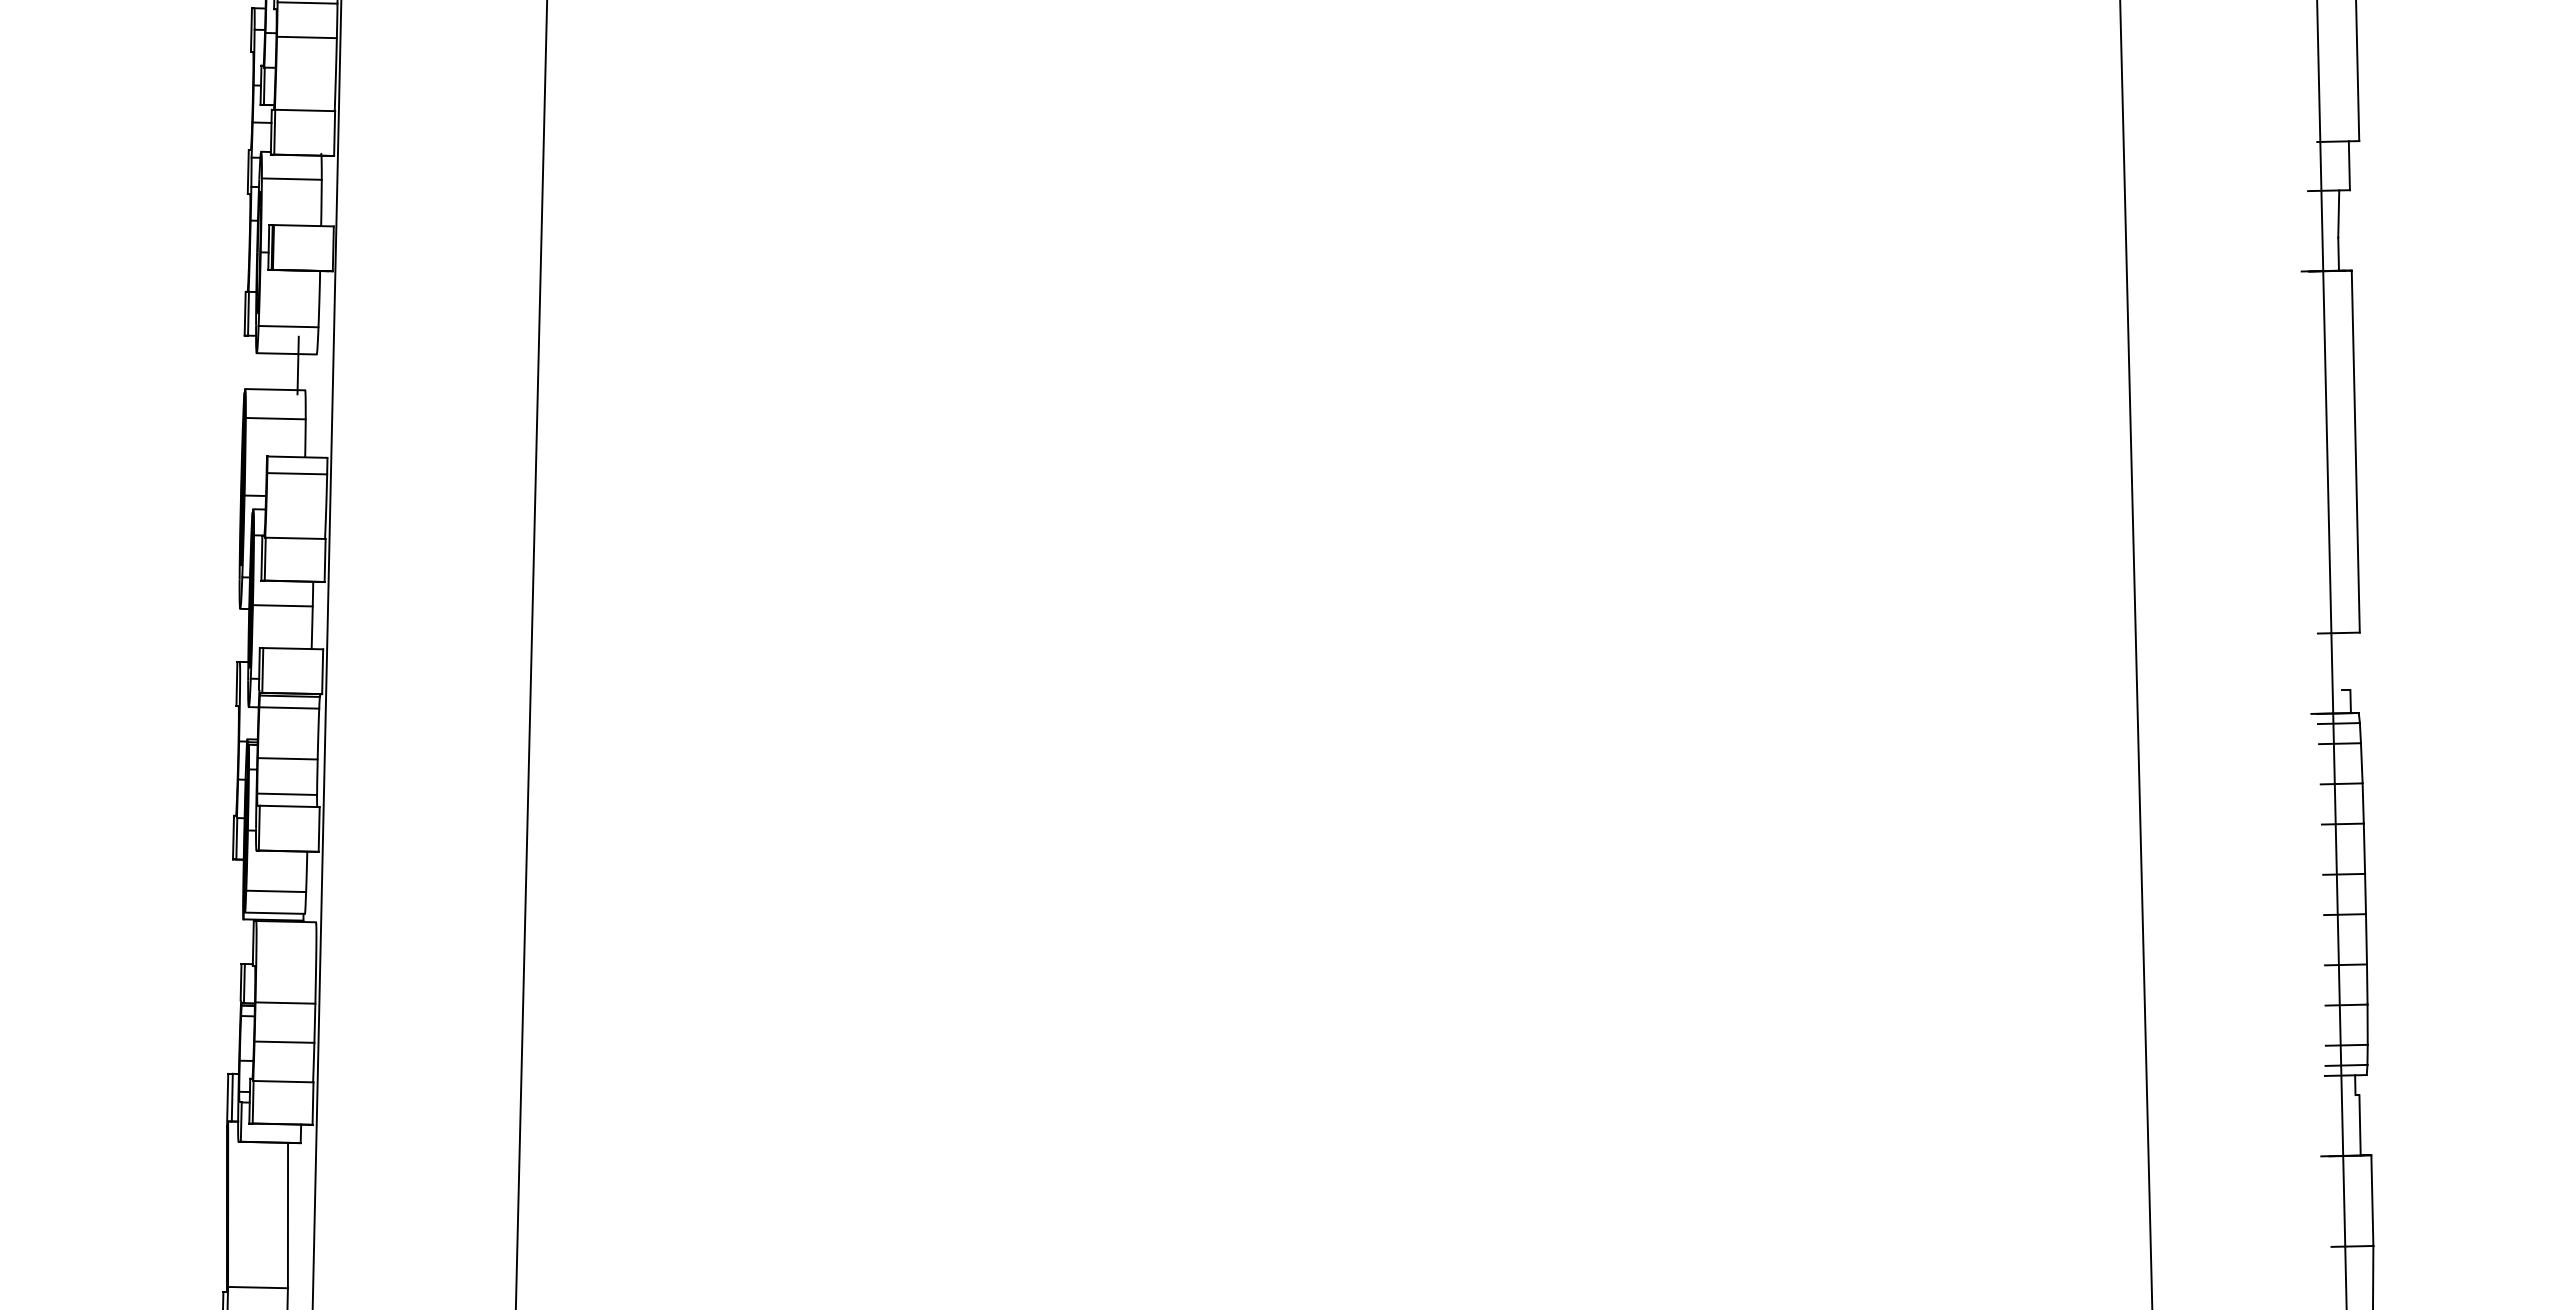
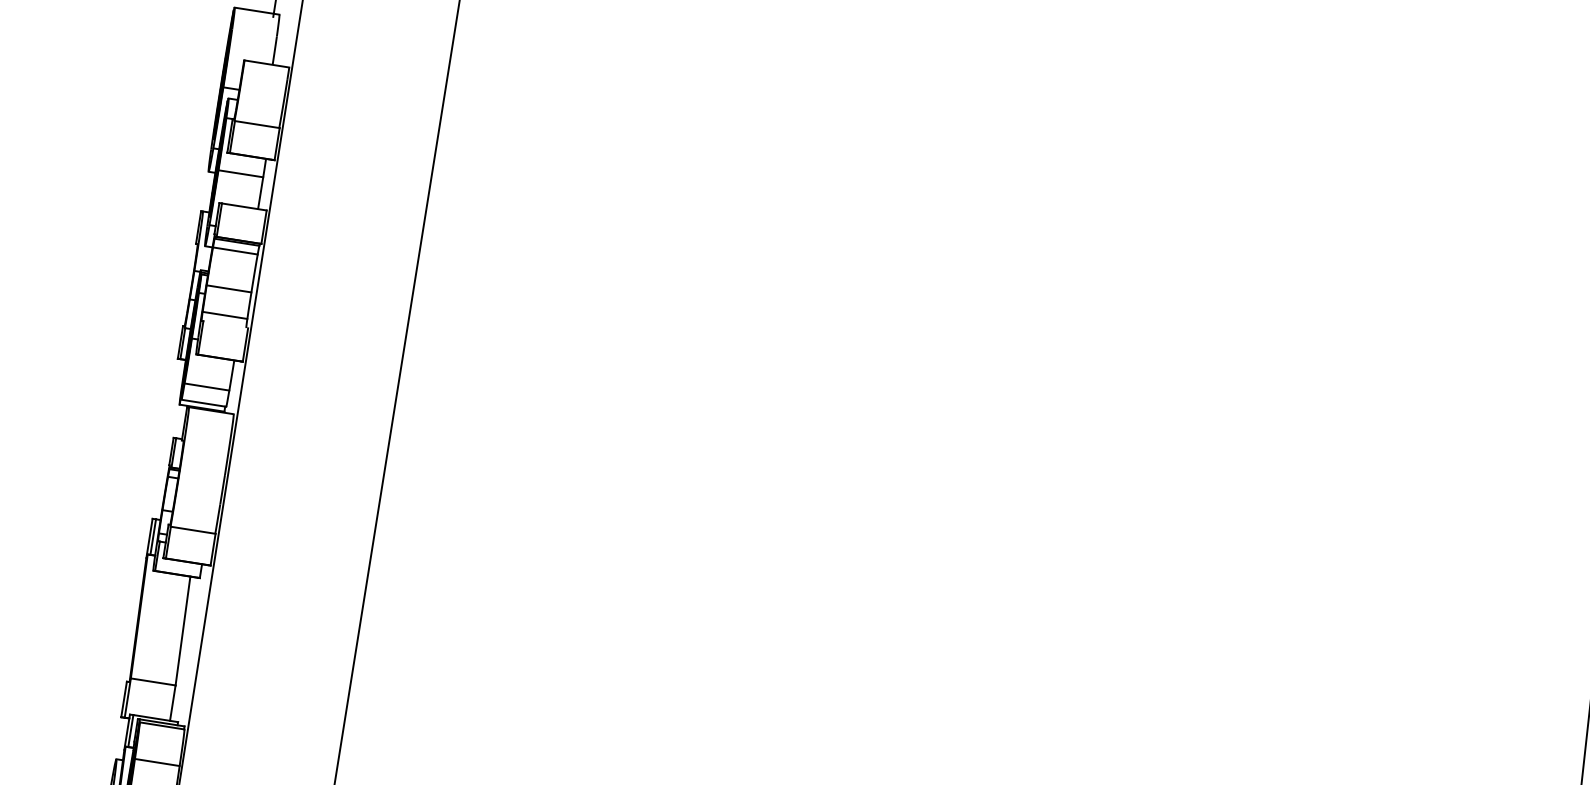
line: (275, 418) -> (254, 32), removed
line: (297, 473) -> (265, 76), removed
line: (289, 806) -> (225, 324), removed
line: (285, 1002) -> (202, 471), removed
line: (284, 1041) -> (198, 500), removed

